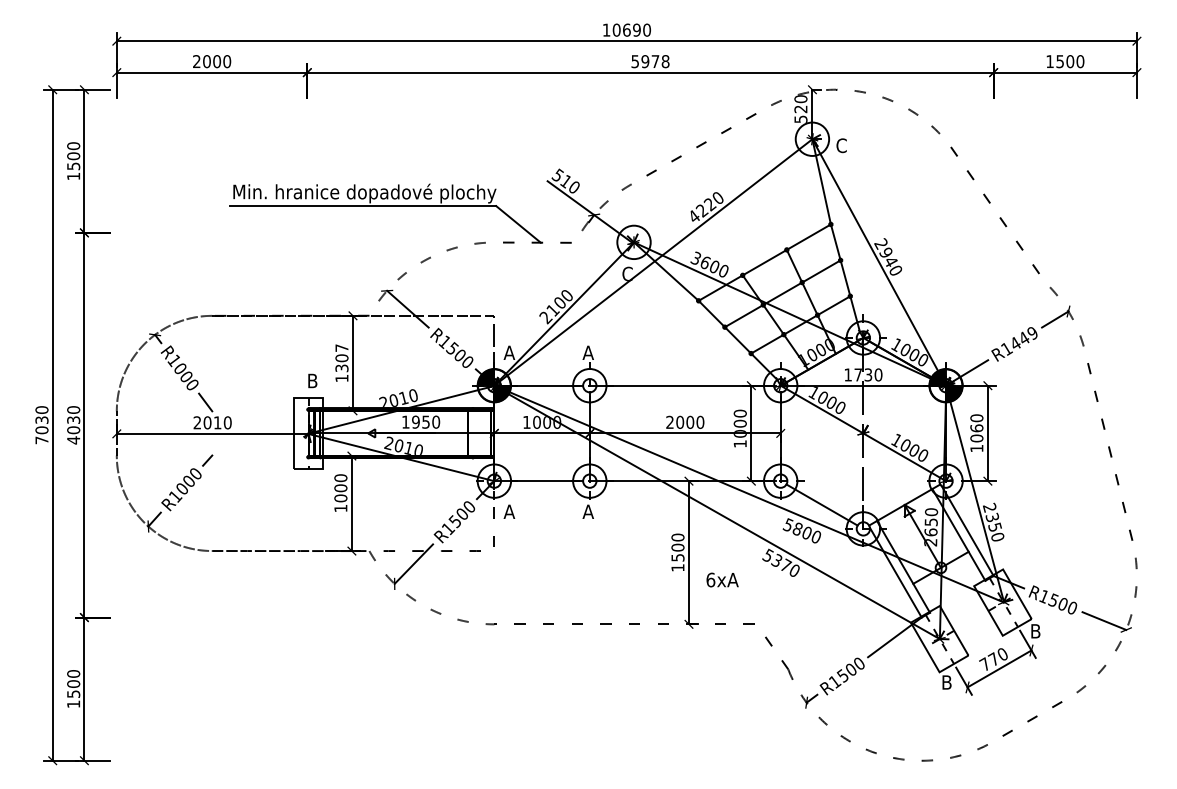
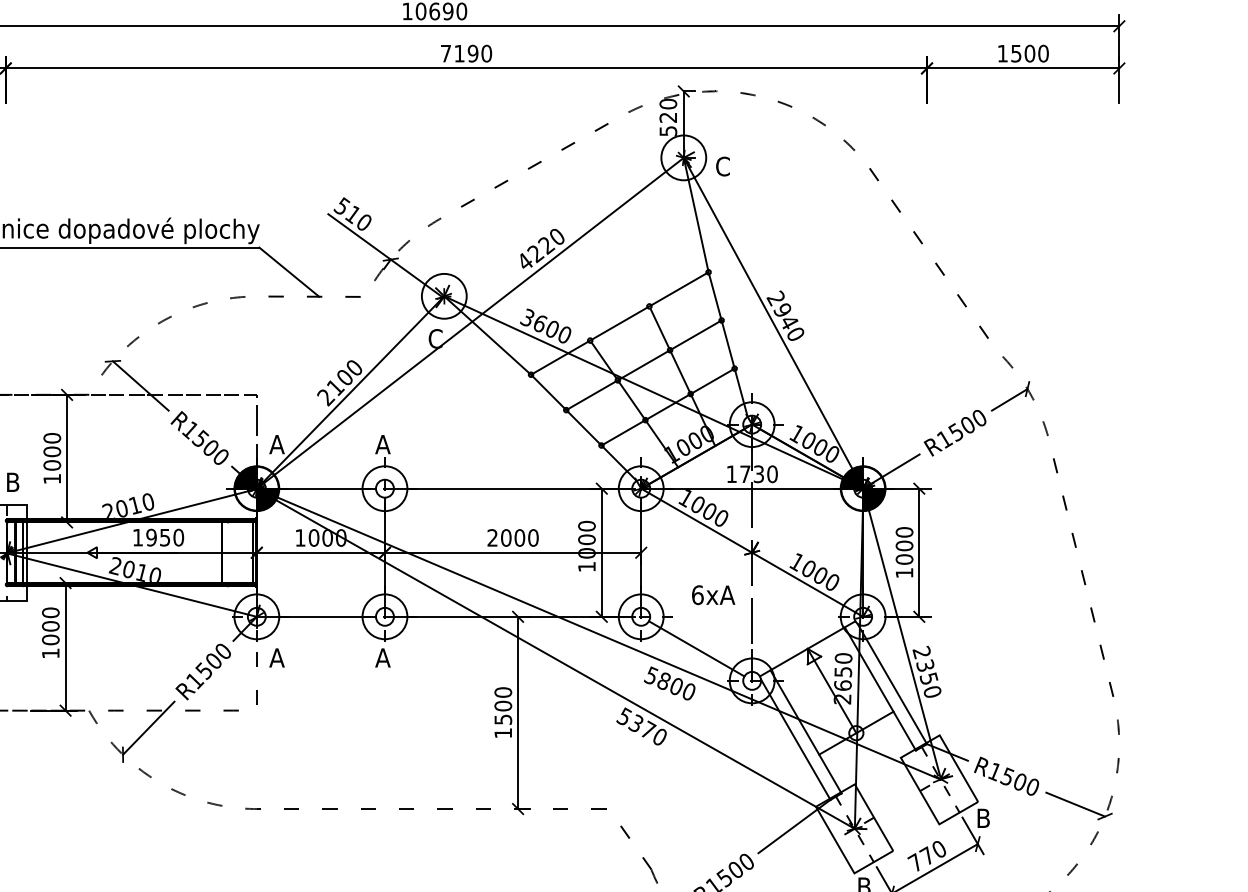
text: (650, 61) -> (466, 53), 5978 -> 7190
text: (1023, 339) -> (967, 426), R1449 -> R1500
text: (341, 358) -> (51, 452), 1307 -> 1000
text: (976, 428) -> (904, 546), 1060 -> 1000
text: (722, 579) -> (713, 594), moved

